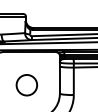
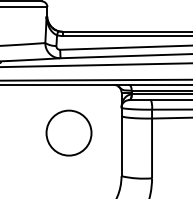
circle: (26, 85) -> (68, 133), moved

